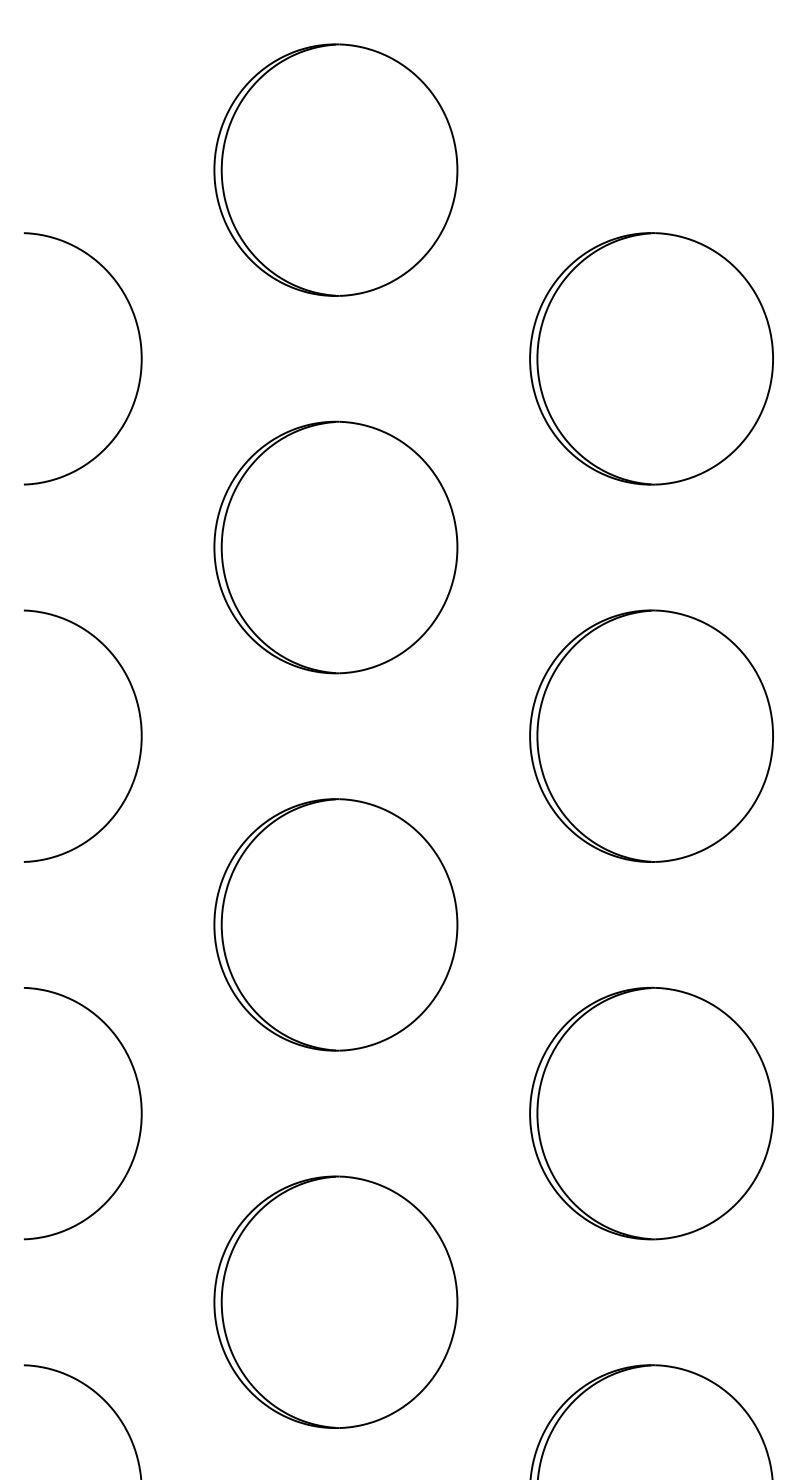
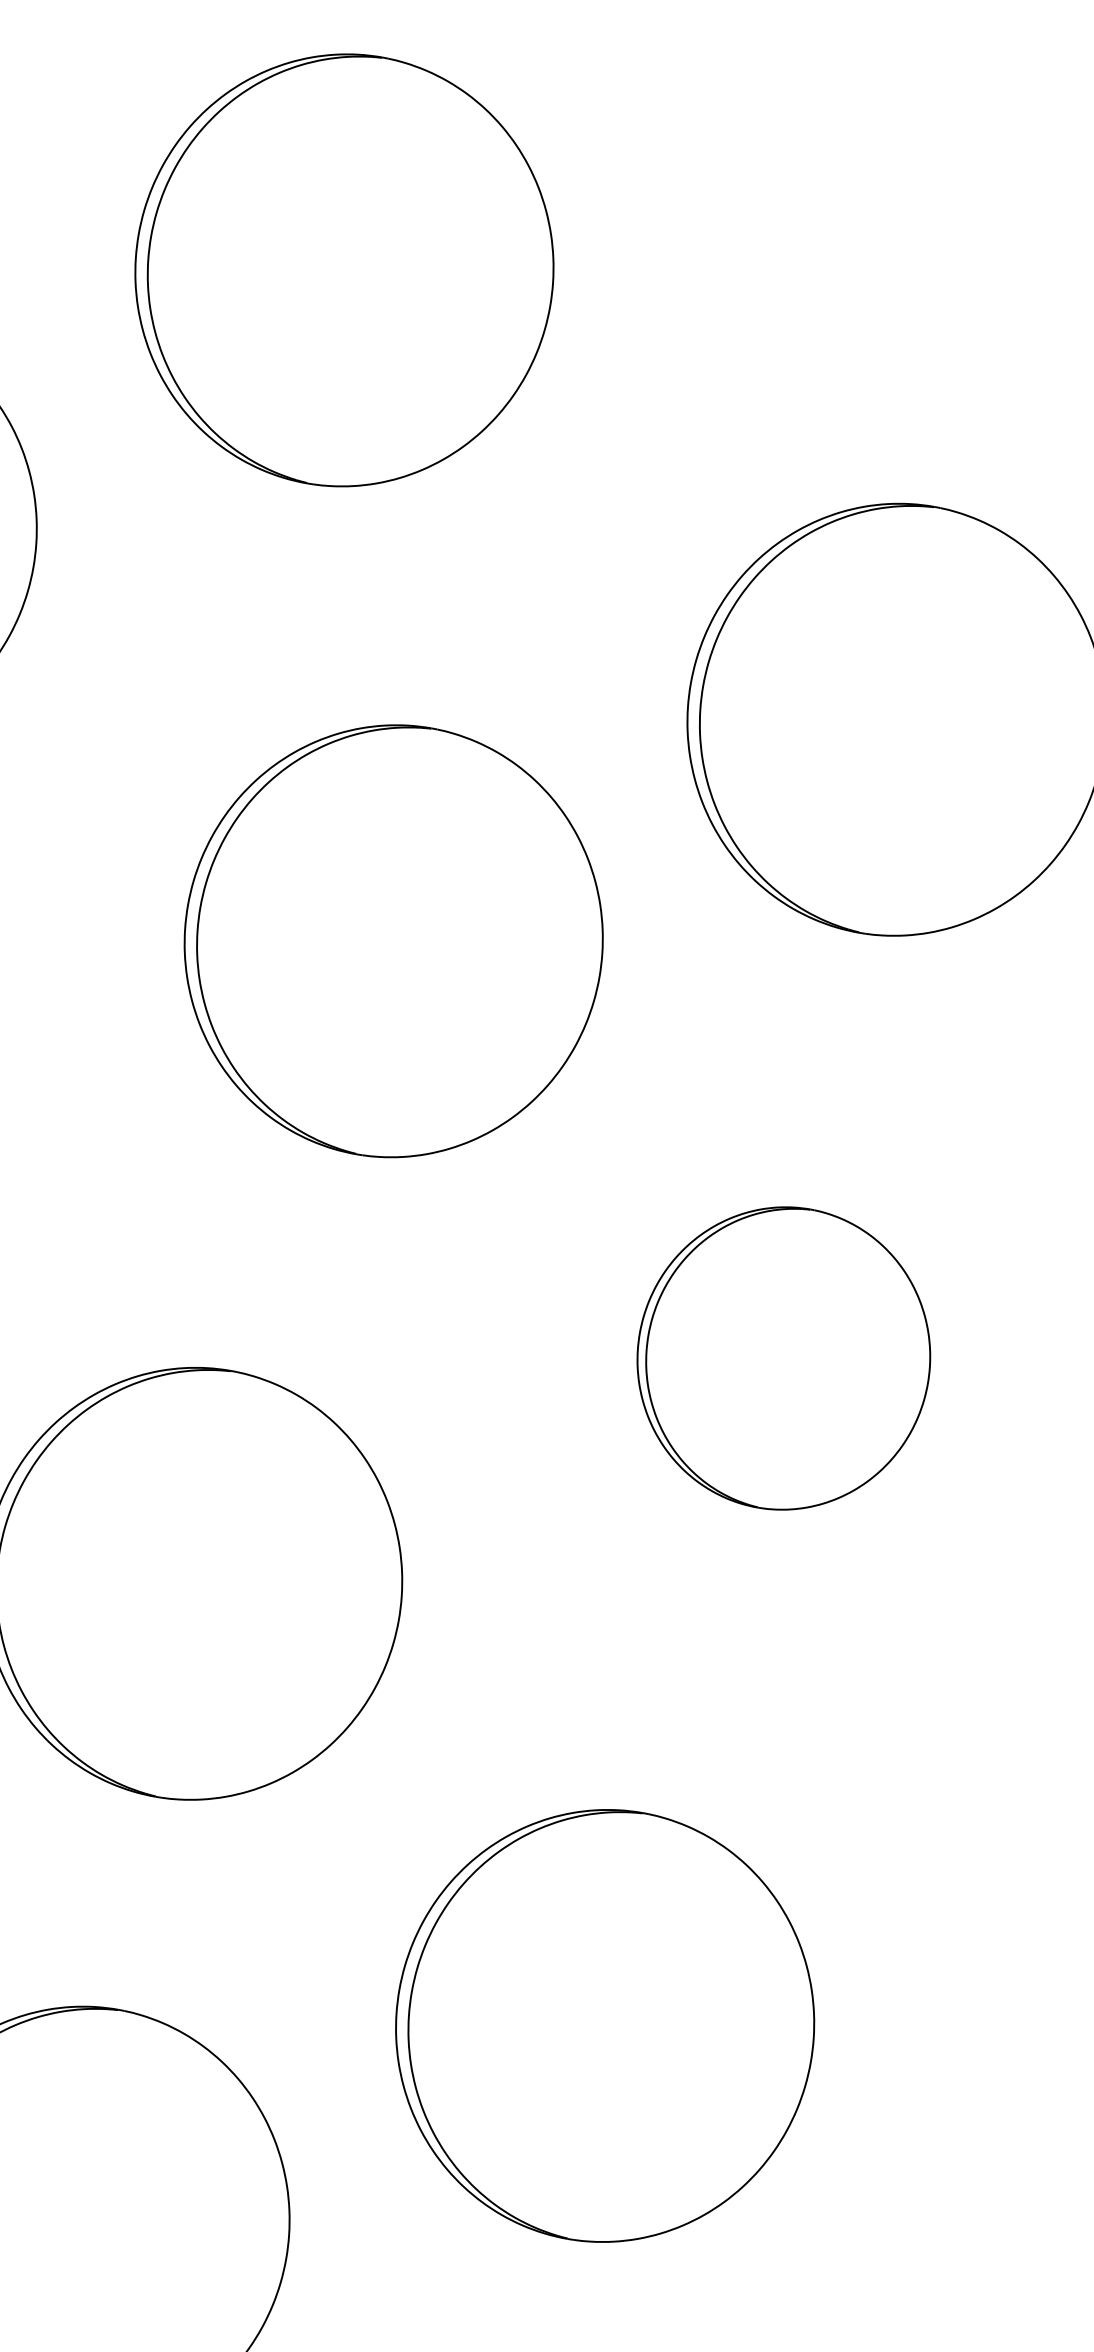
part: (335, 169) -> (343, 269), moved
part: (335, 547) -> (393, 941), moved
part: (651, 735) -> (783, 1357), size x0.7
part: (651, 1113) -> (605, 2025), moved

